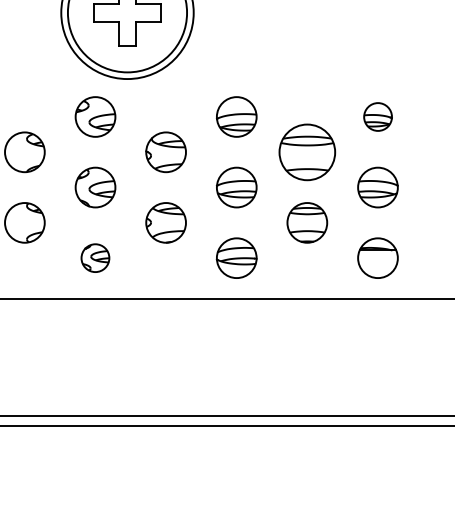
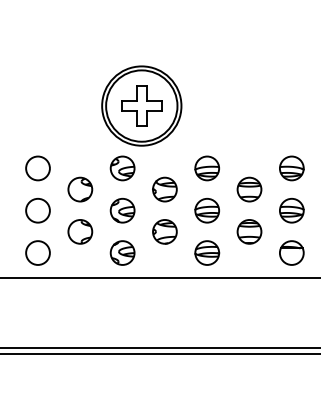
part: (377, 117) -> (291, 168), size x1.43
part: (307, 152) -> (249, 189), size x0.71
part: (95, 257) -> (122, 252), size x1.43

